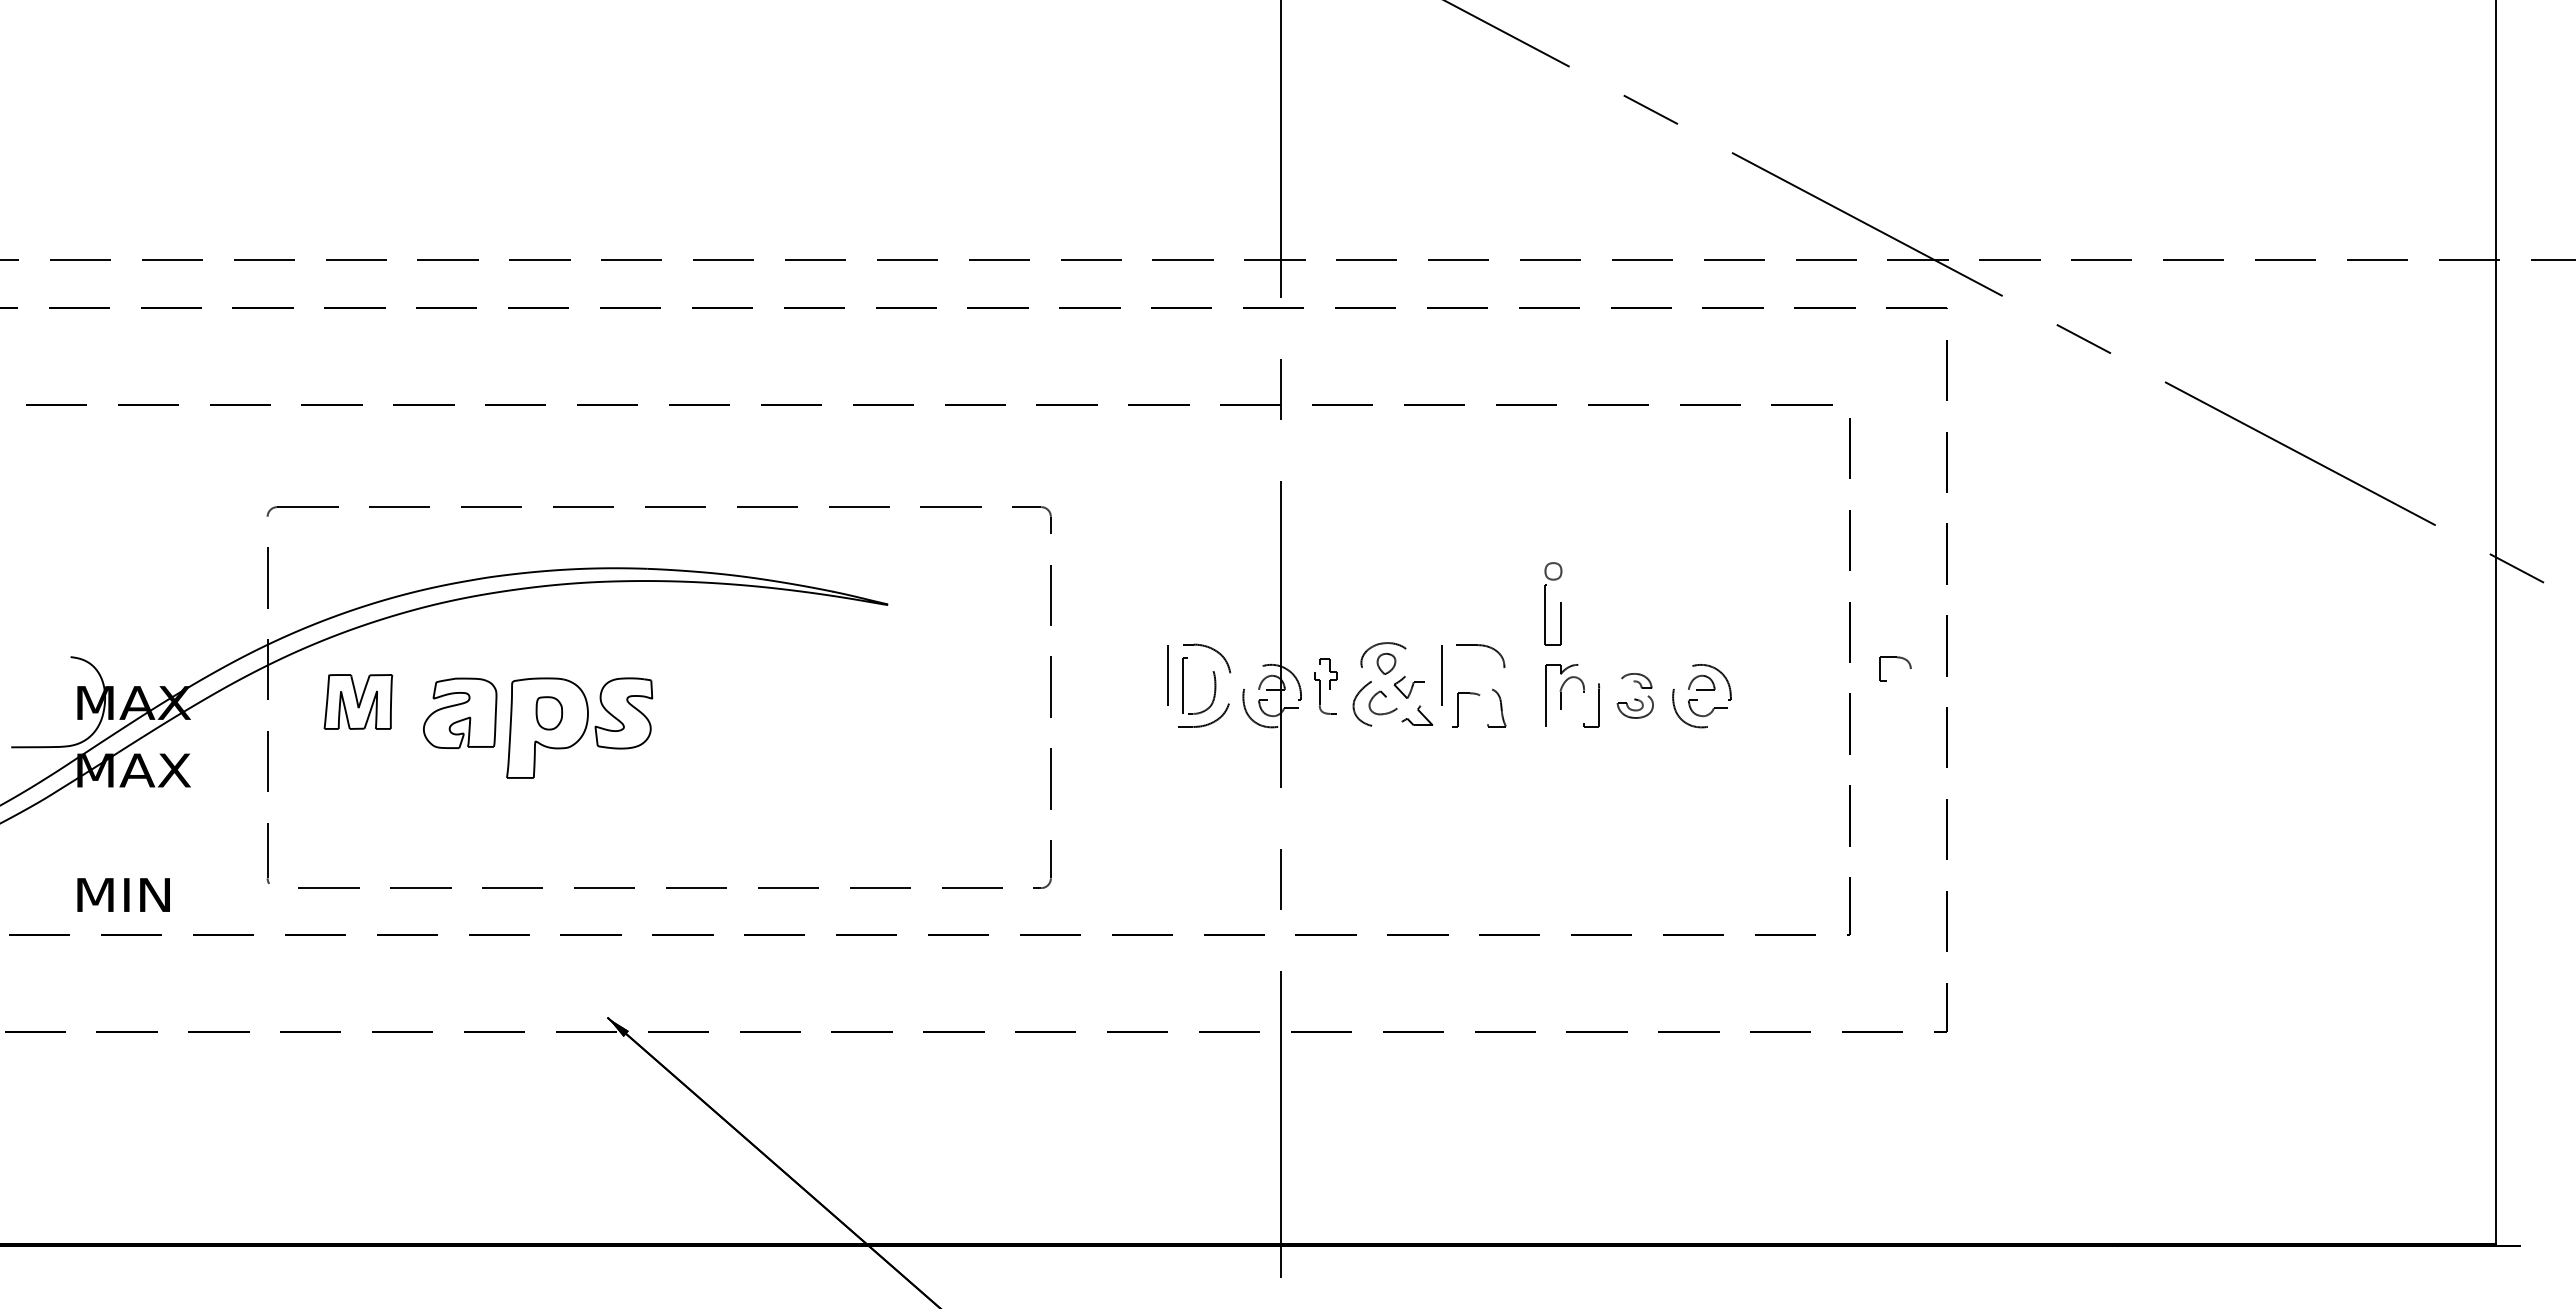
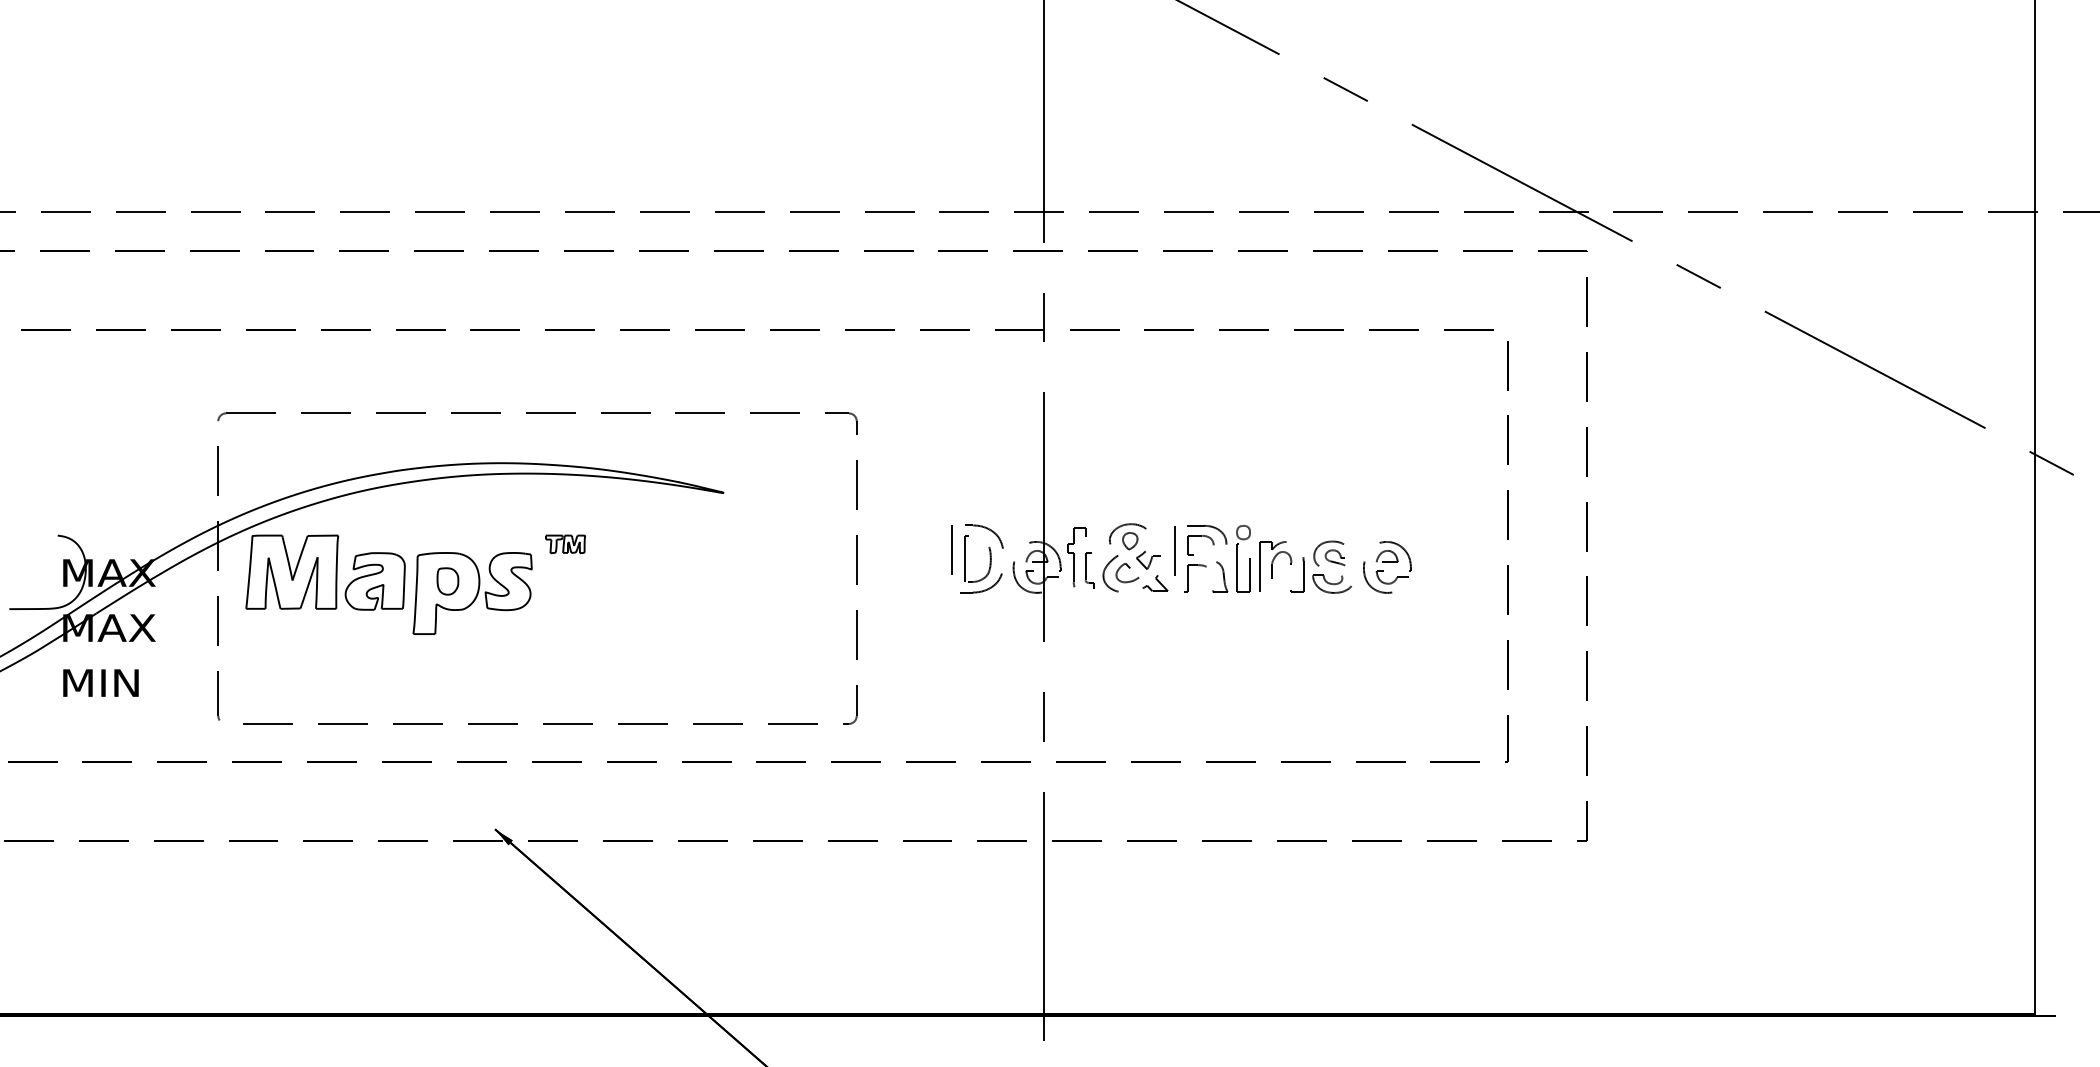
part: (1560, 603) -> (1249, 558), moved
part: (1897, 658) -> (1202, 536), moved
part: (693, 667) -> (565, 544), added
part: (1325, 684) -> (1080, 557), size x1.43
part: (1633, 695) -> (1331, 566), size x1.43
part: (358, 701) -> (292, 571), size x1.67
text: (123, 894) -> (100, 682), moved

